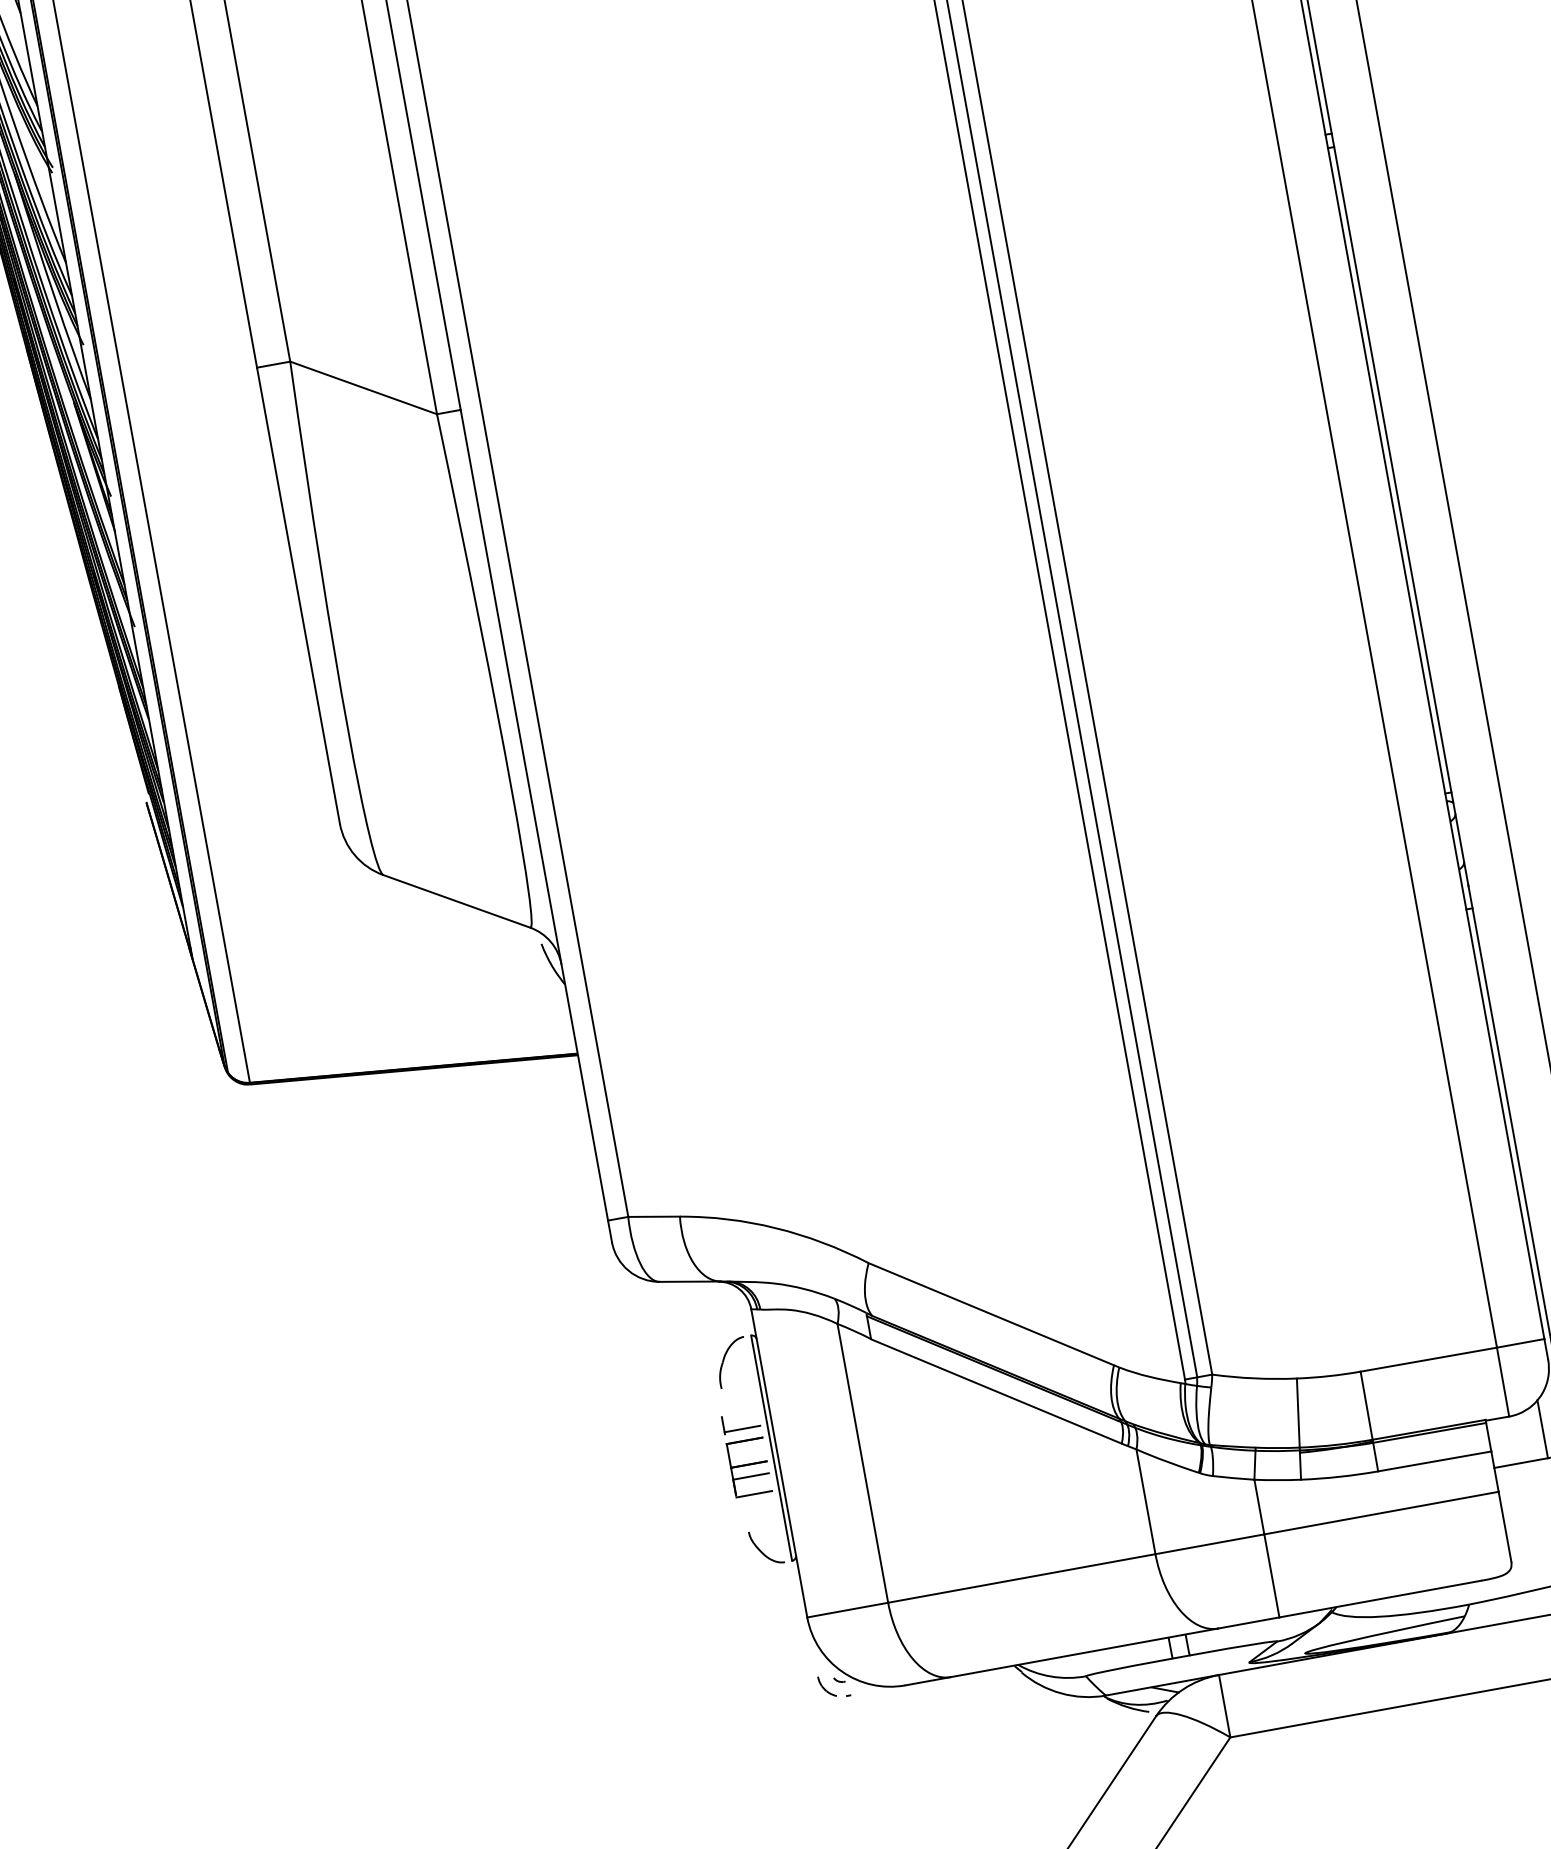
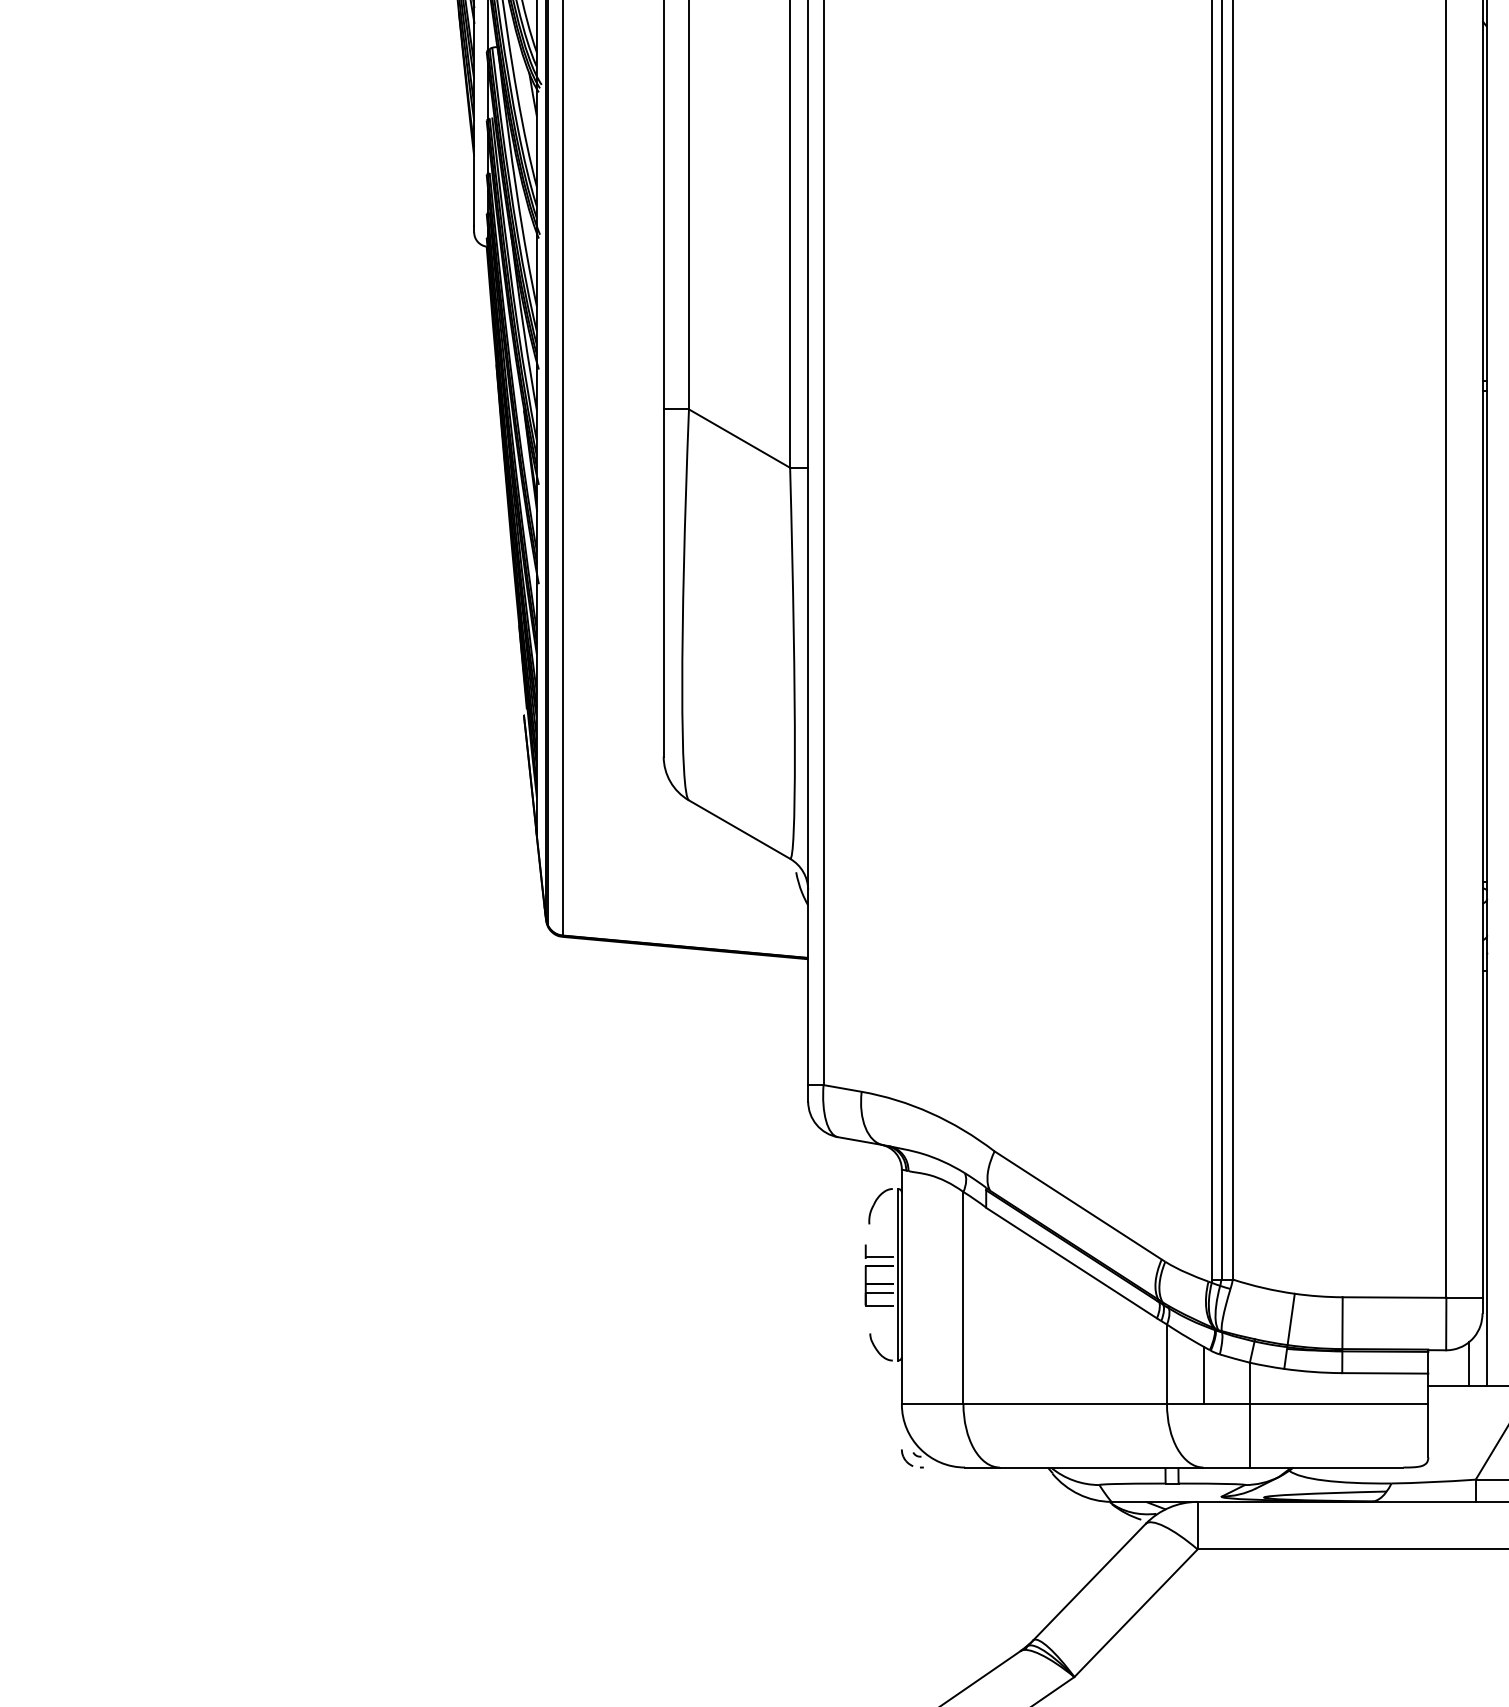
line: (1197, 1507) -> (1204, 1375), added

